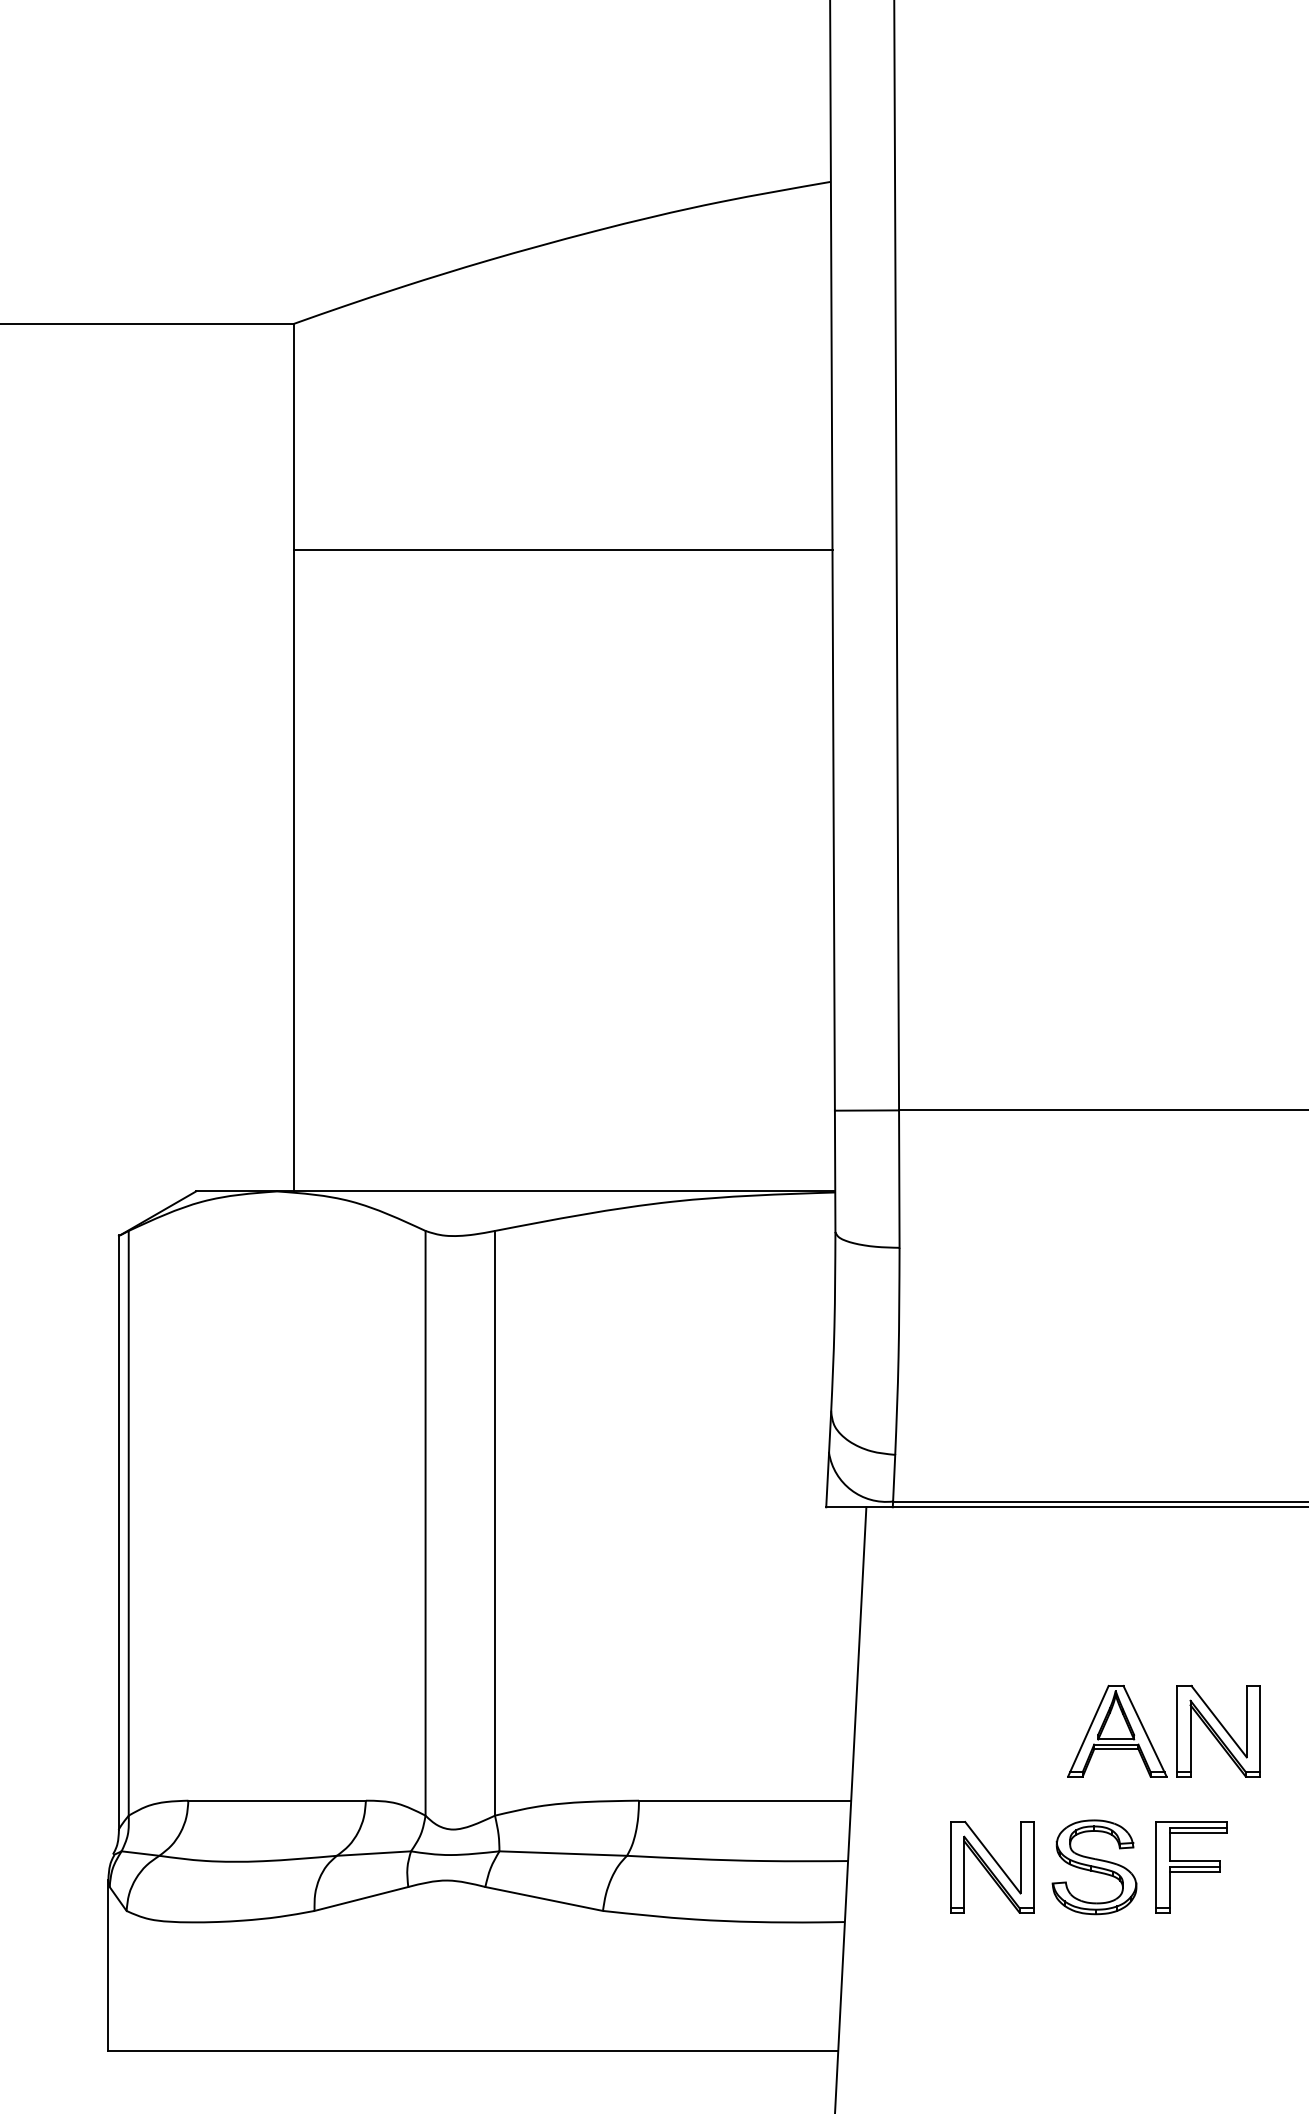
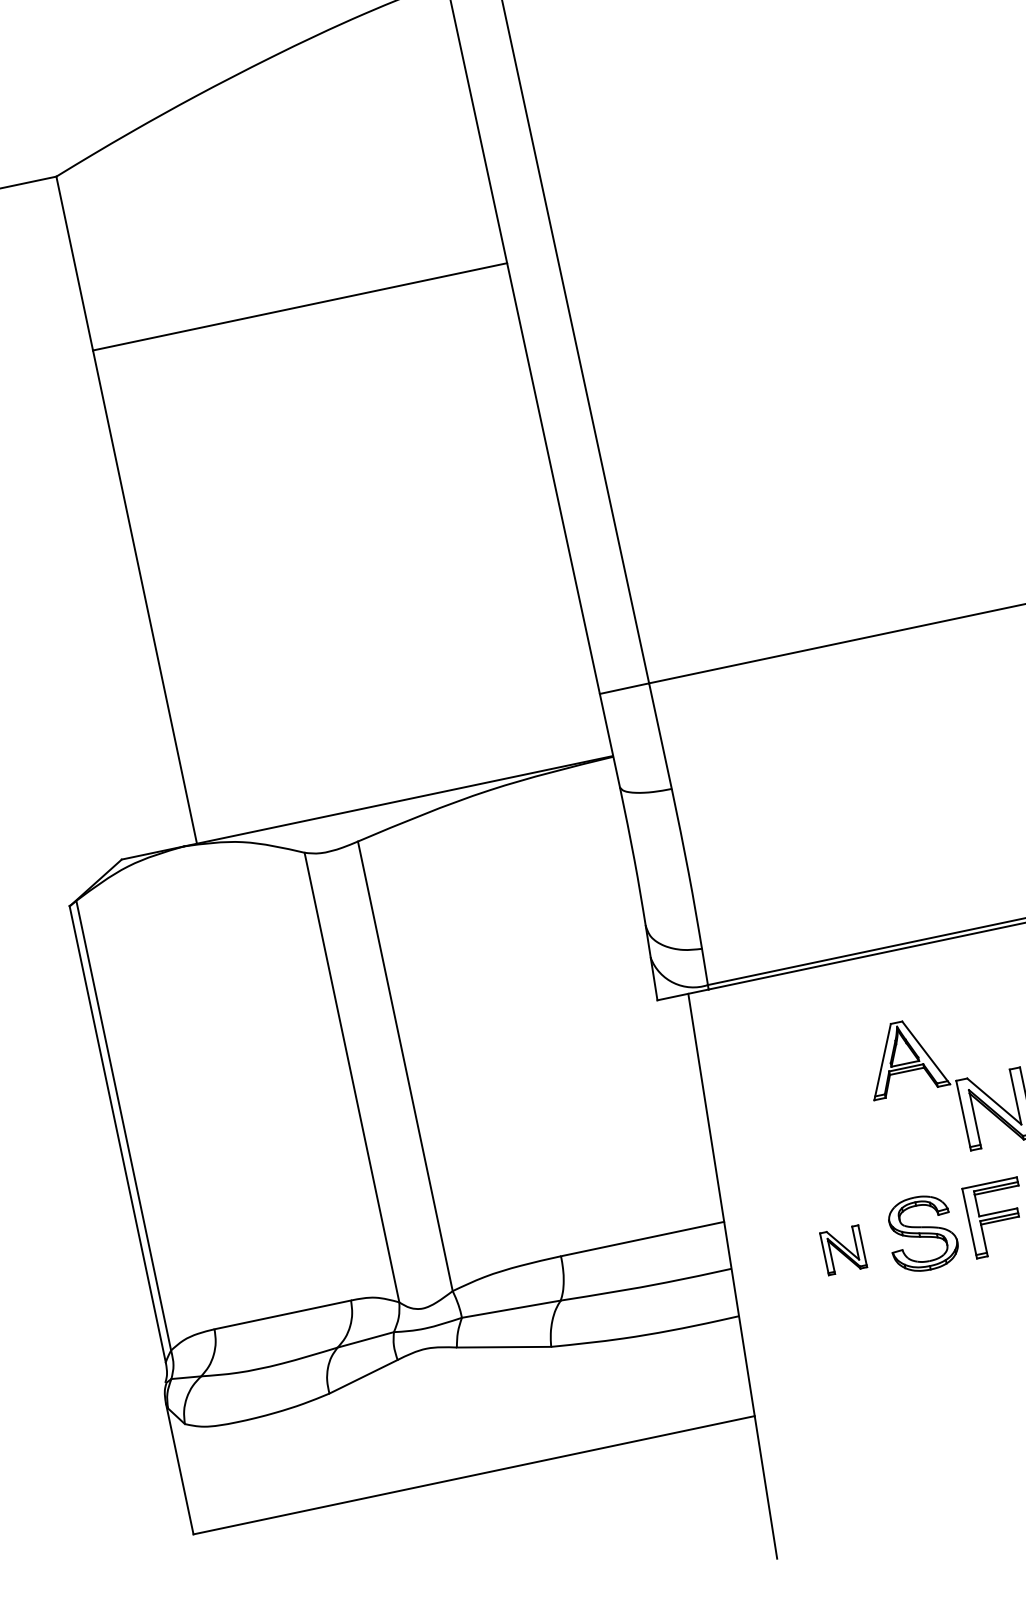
part: (1117, 1731) -> (905, 1057), moved
part: (992, 1867) -> (843, 1250), size x0.6

